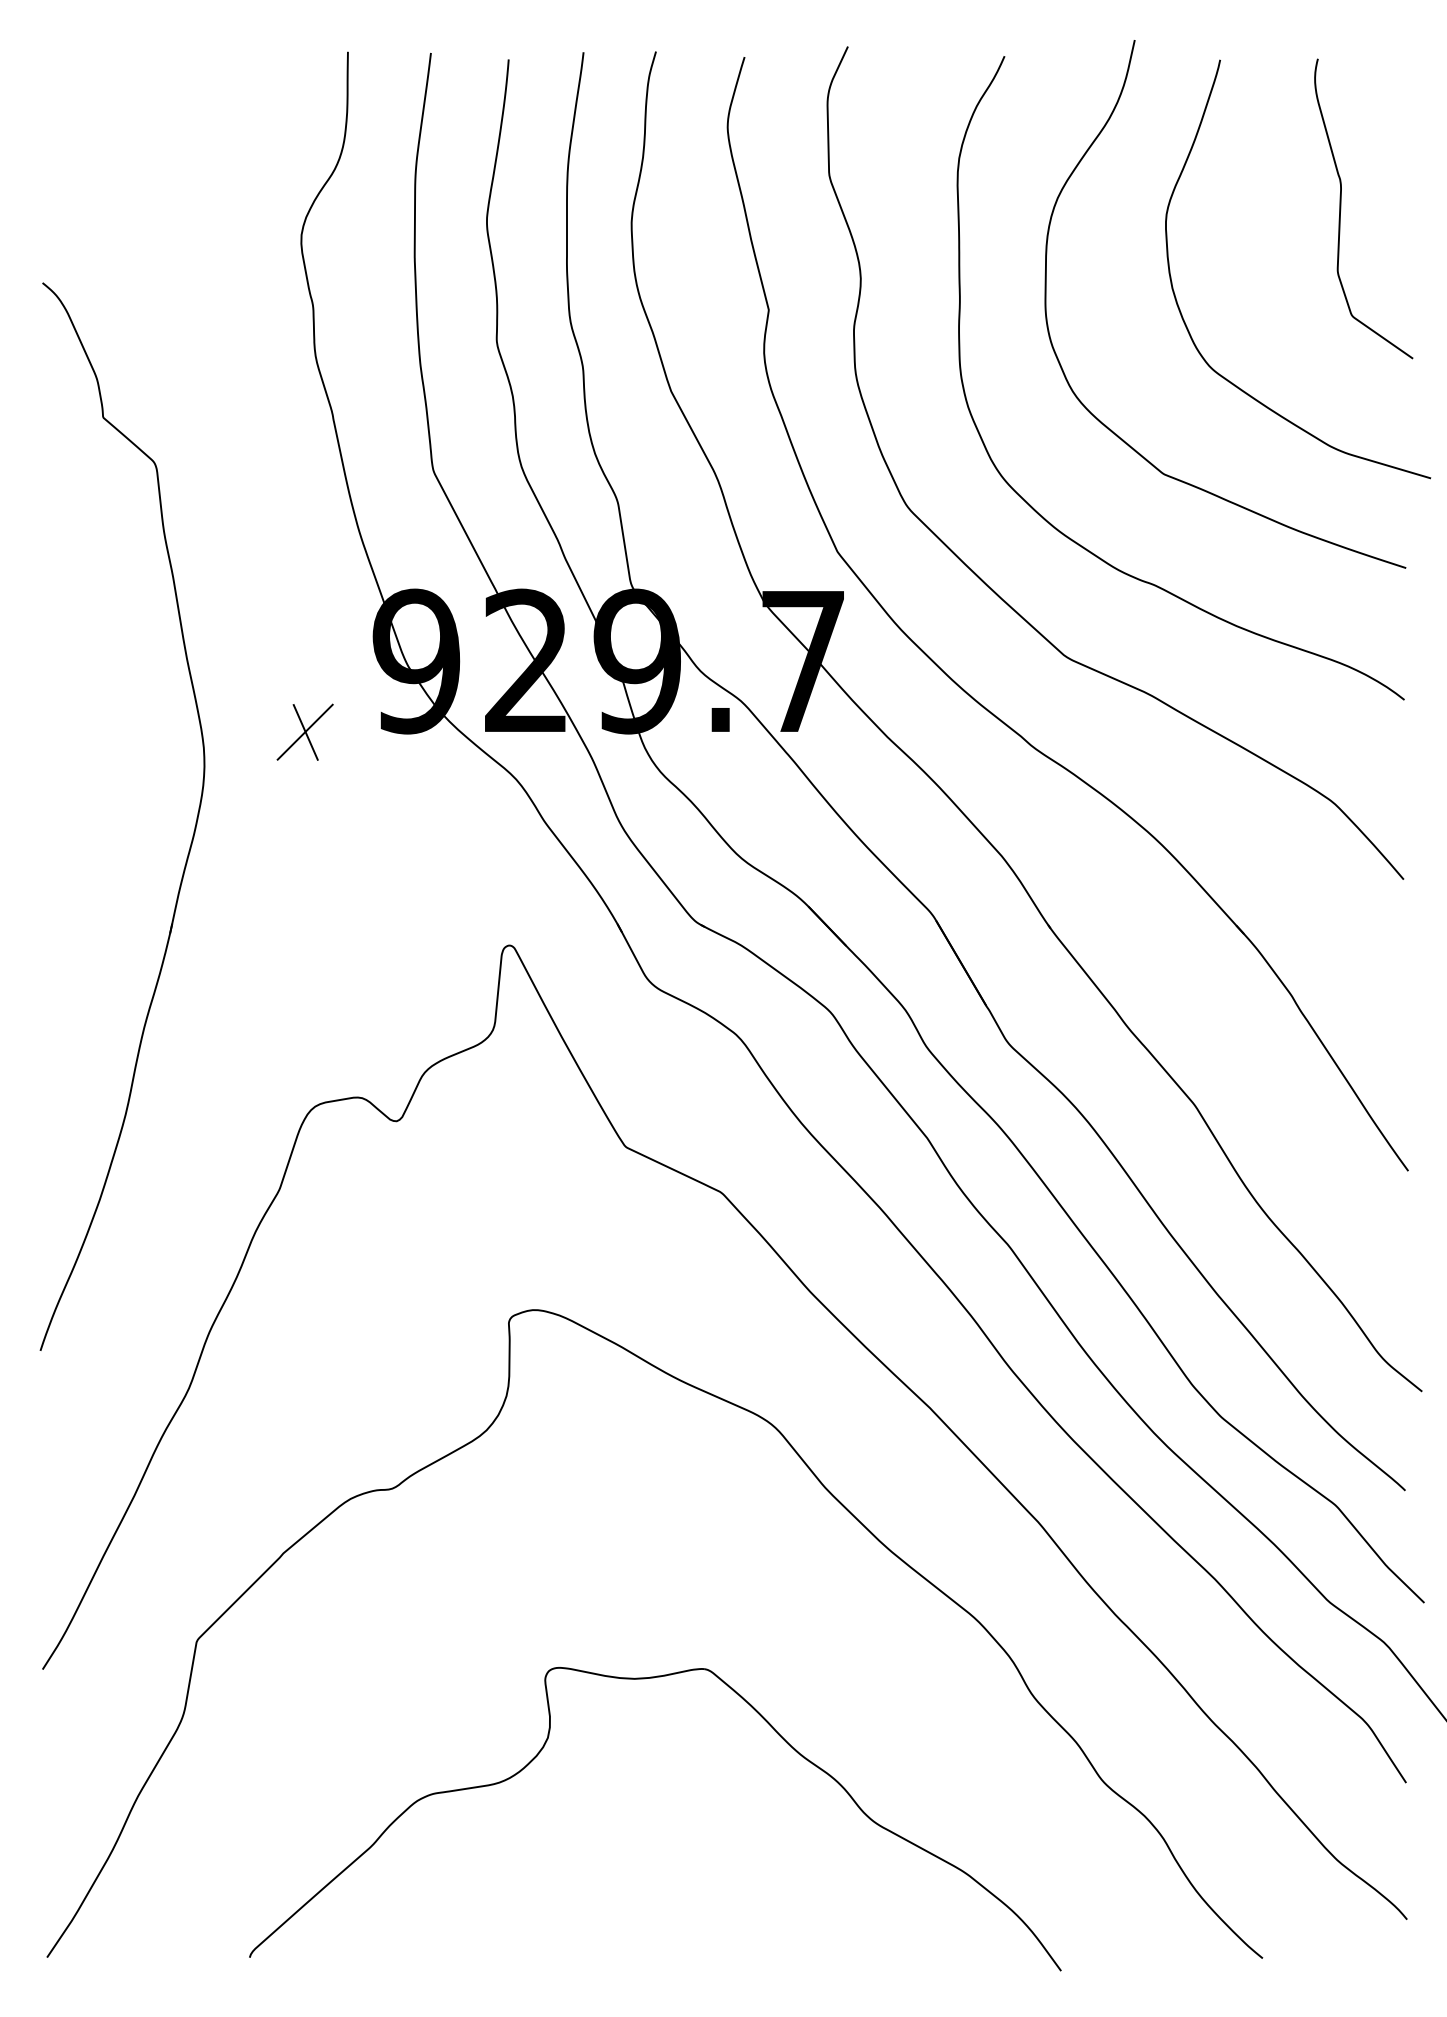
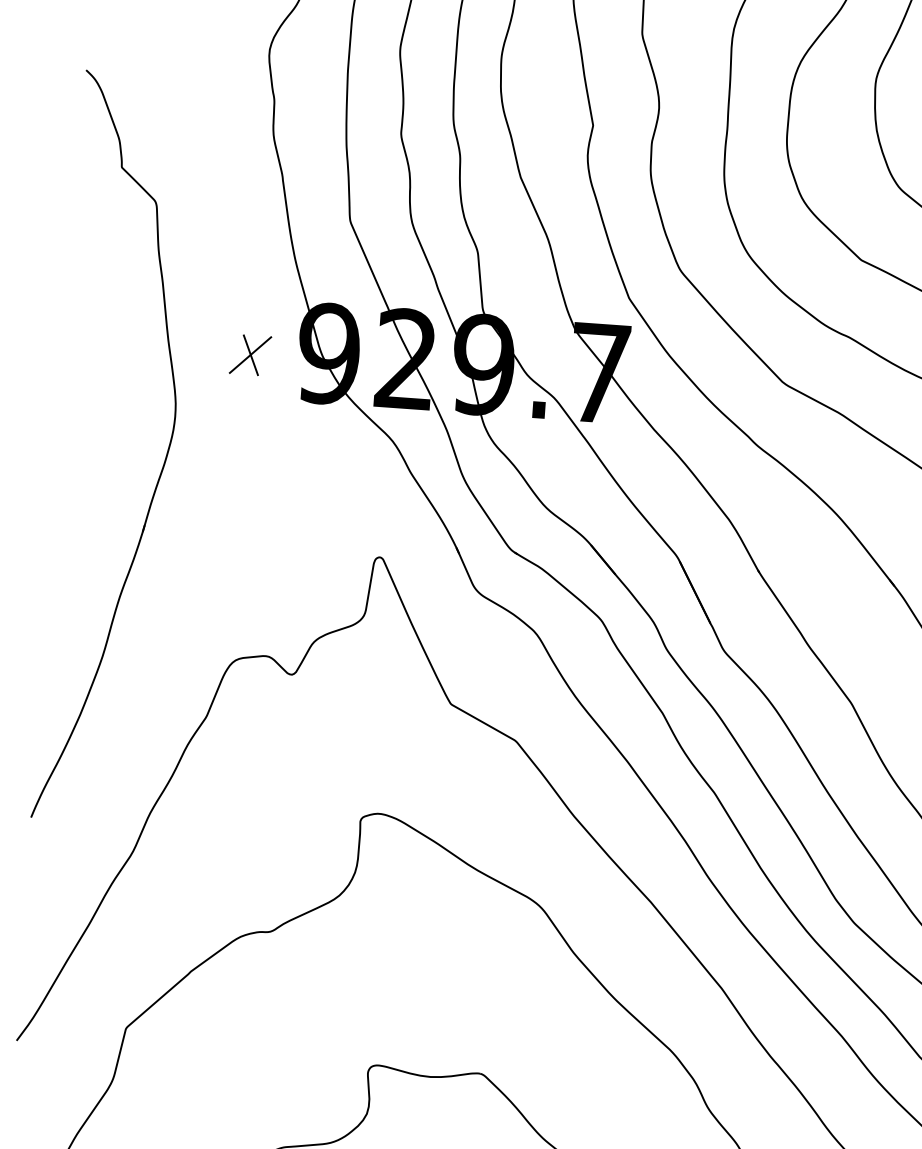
part: (304, 731) -> (250, 354), moved

